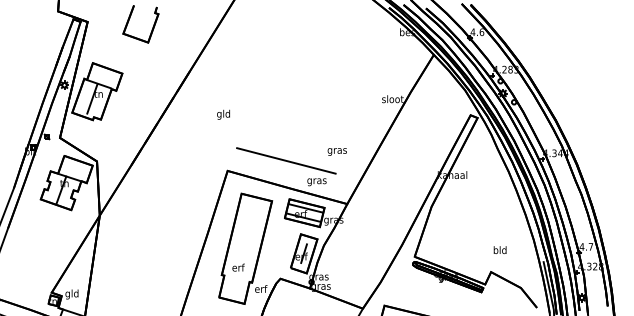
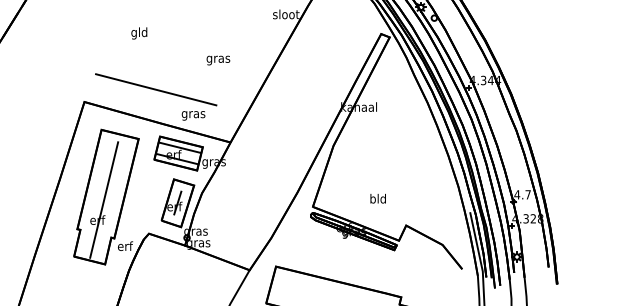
text: (223, 114) -> (139, 33), moved
text: (336, 151) -> (217, 59), moved
text: (499, 249) -> (377, 197), moved
line: (243, 250) -> (103, 199), added

